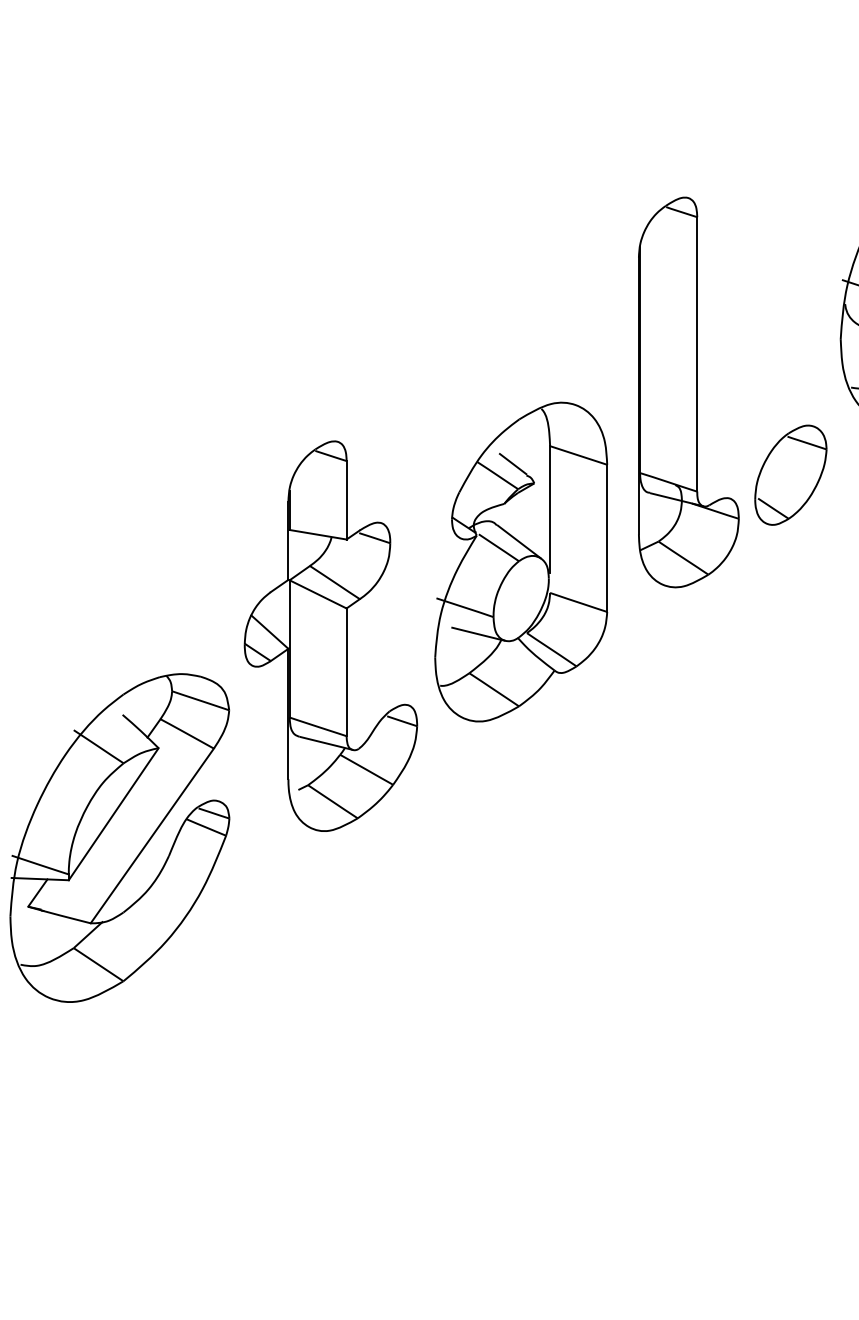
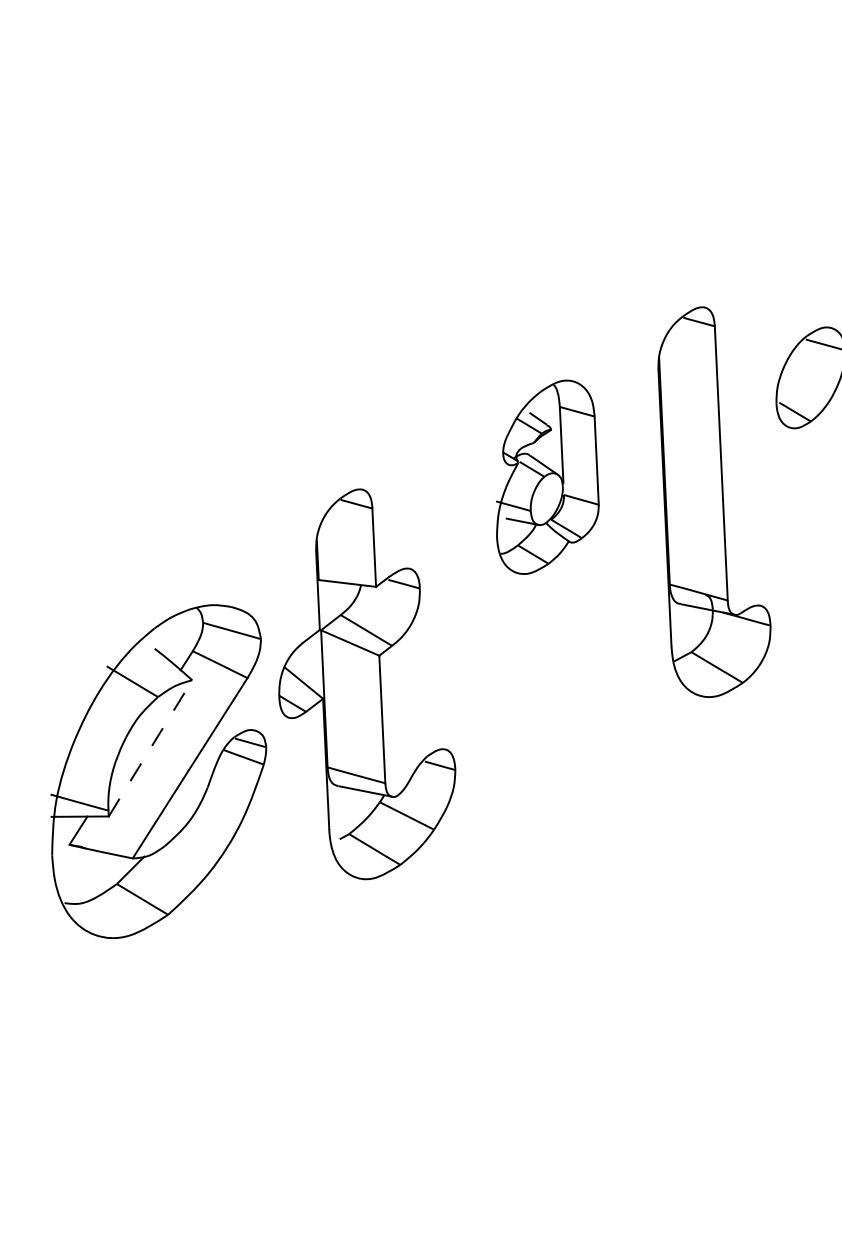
part: (688, 392) -> (714, 501), moved
part: (521, 561) -> (545, 476), size x0.6
part: (330, 635) -> (364, 683), moved
line: (113, 814) -> (150, 748), solid -> dashed

